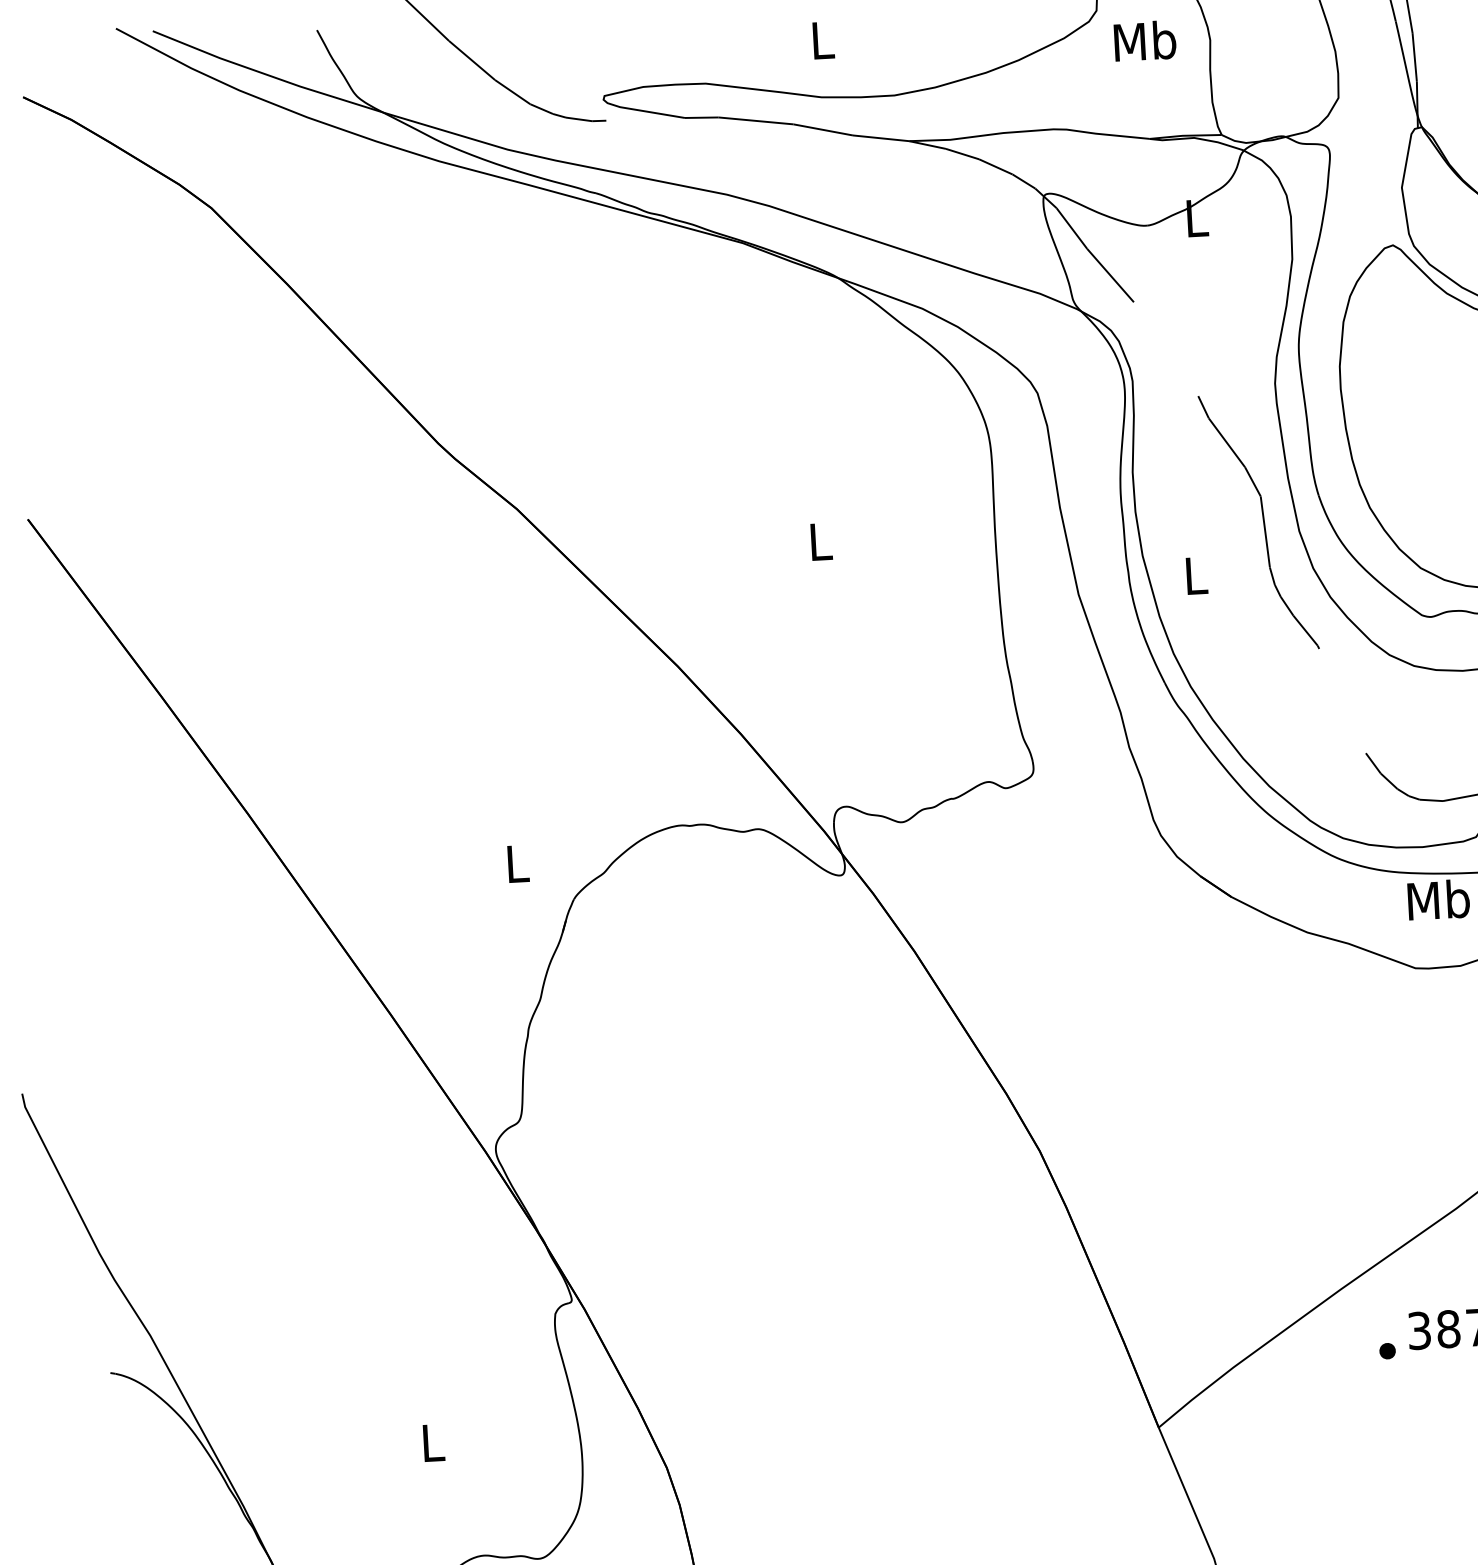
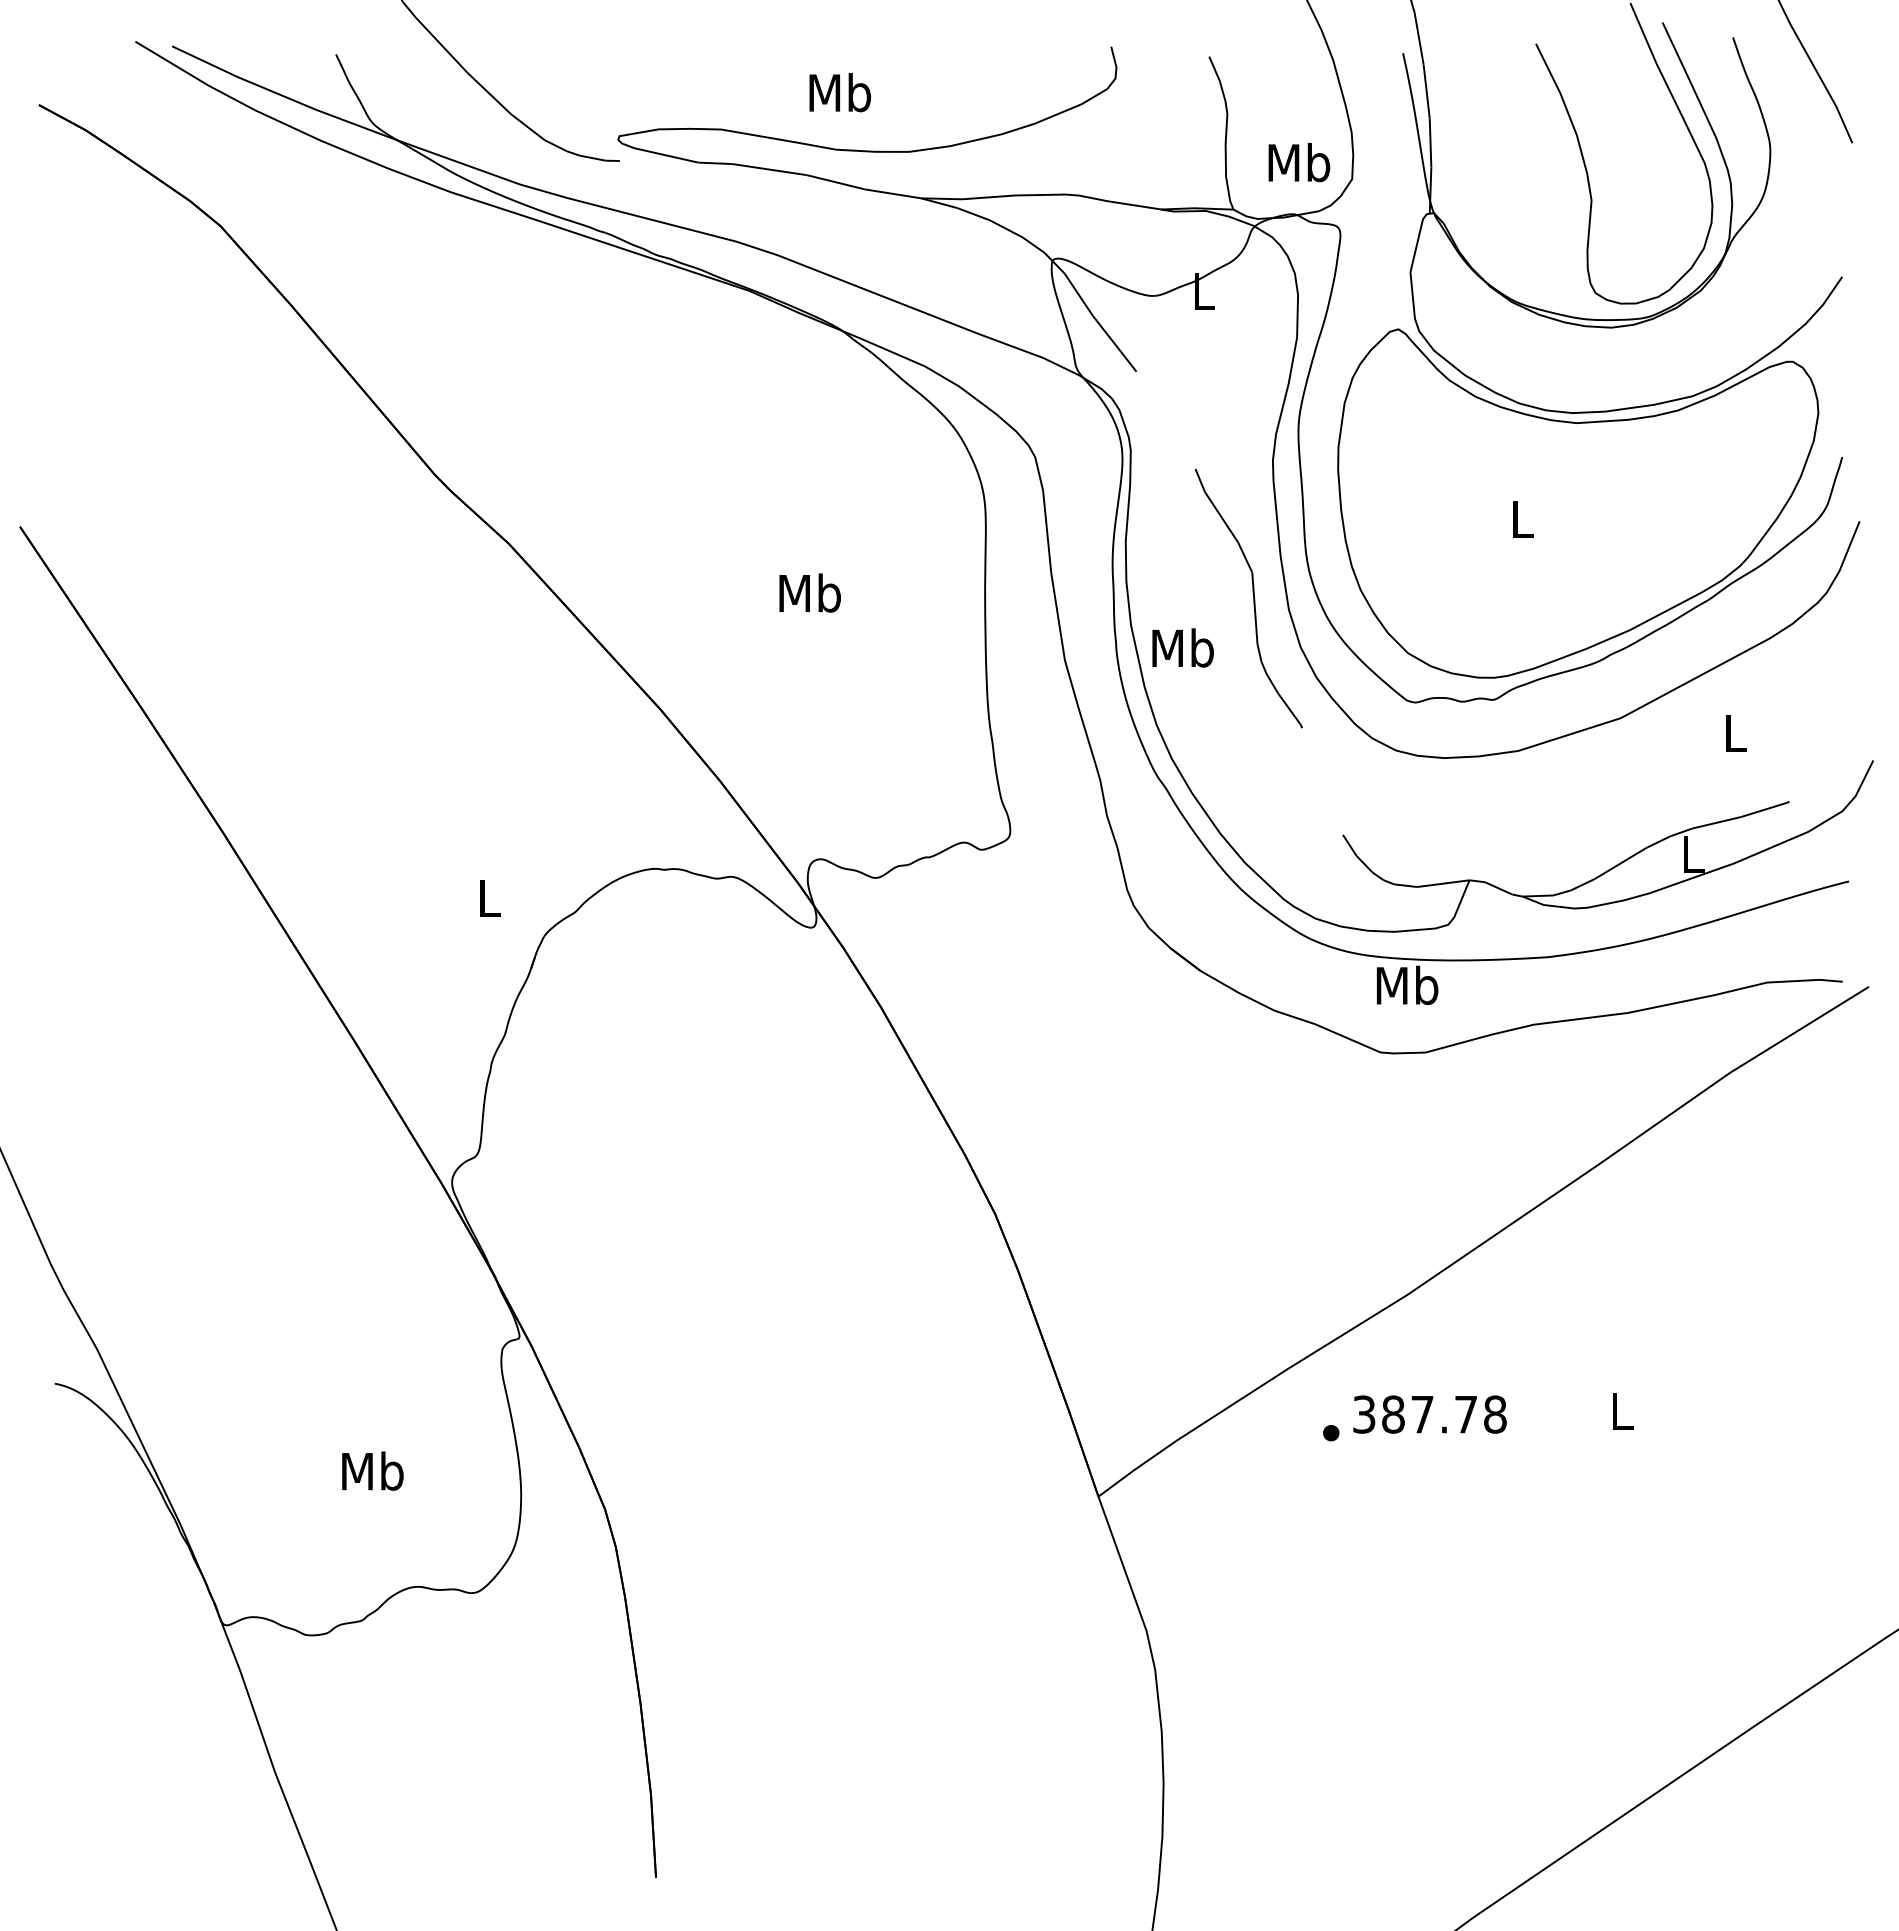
text: (822, 40) -> (840, 92), L -> Mb
text: (1145, 41) -> (1299, 162), moved
text: (819, 540) -> (809, 592), L -> Mb
text: (1195, 575) -> (1182, 647), L -> Mb
text: (432, 1441) -> (372, 1470), L -> Mb

